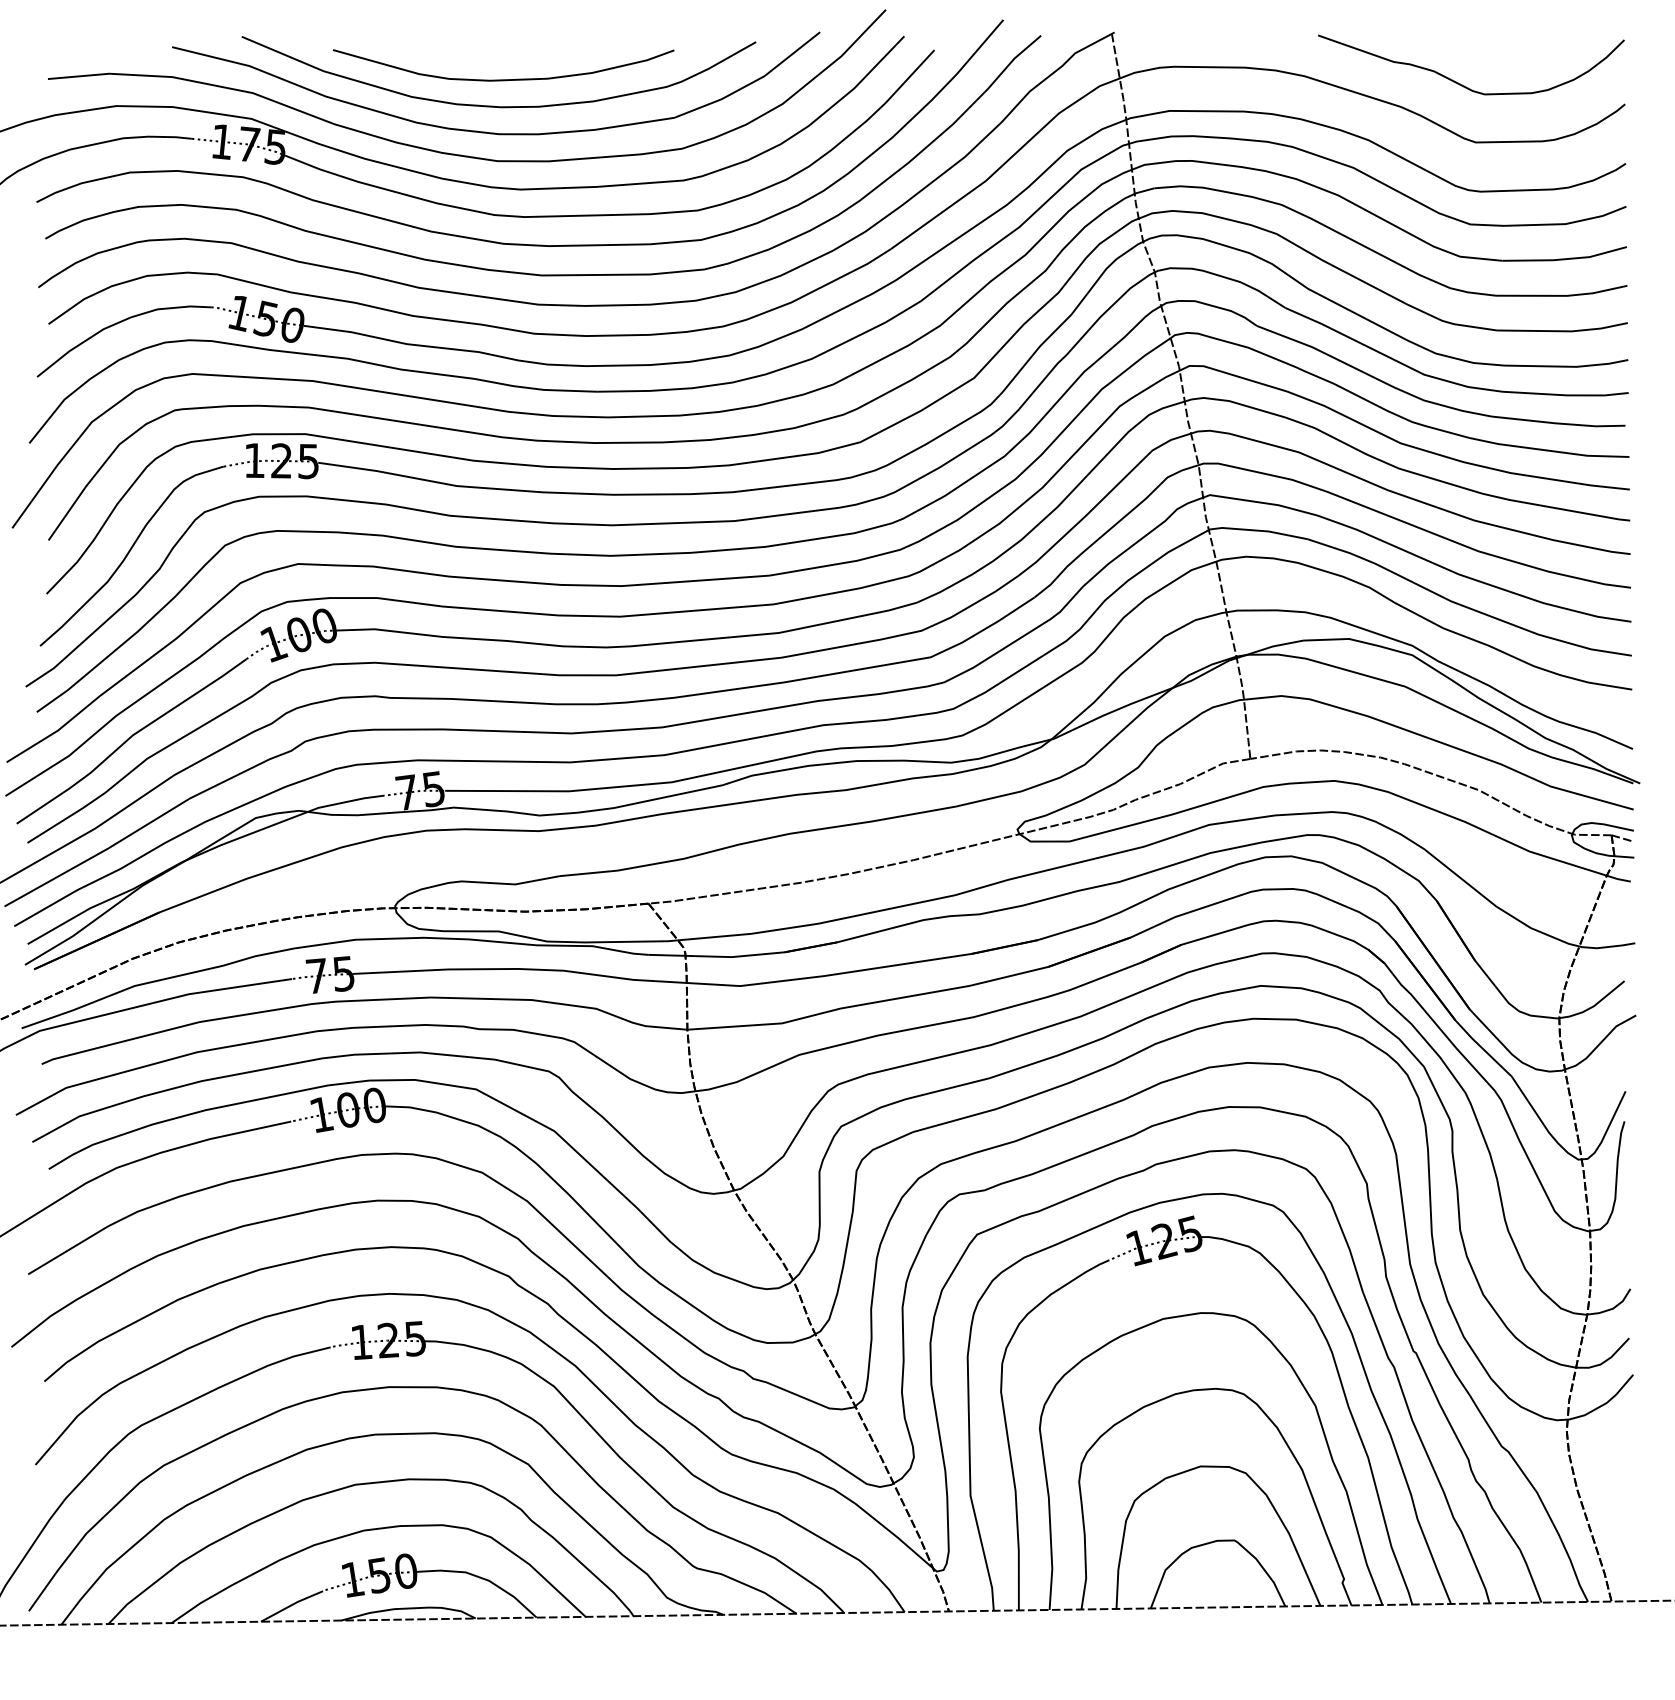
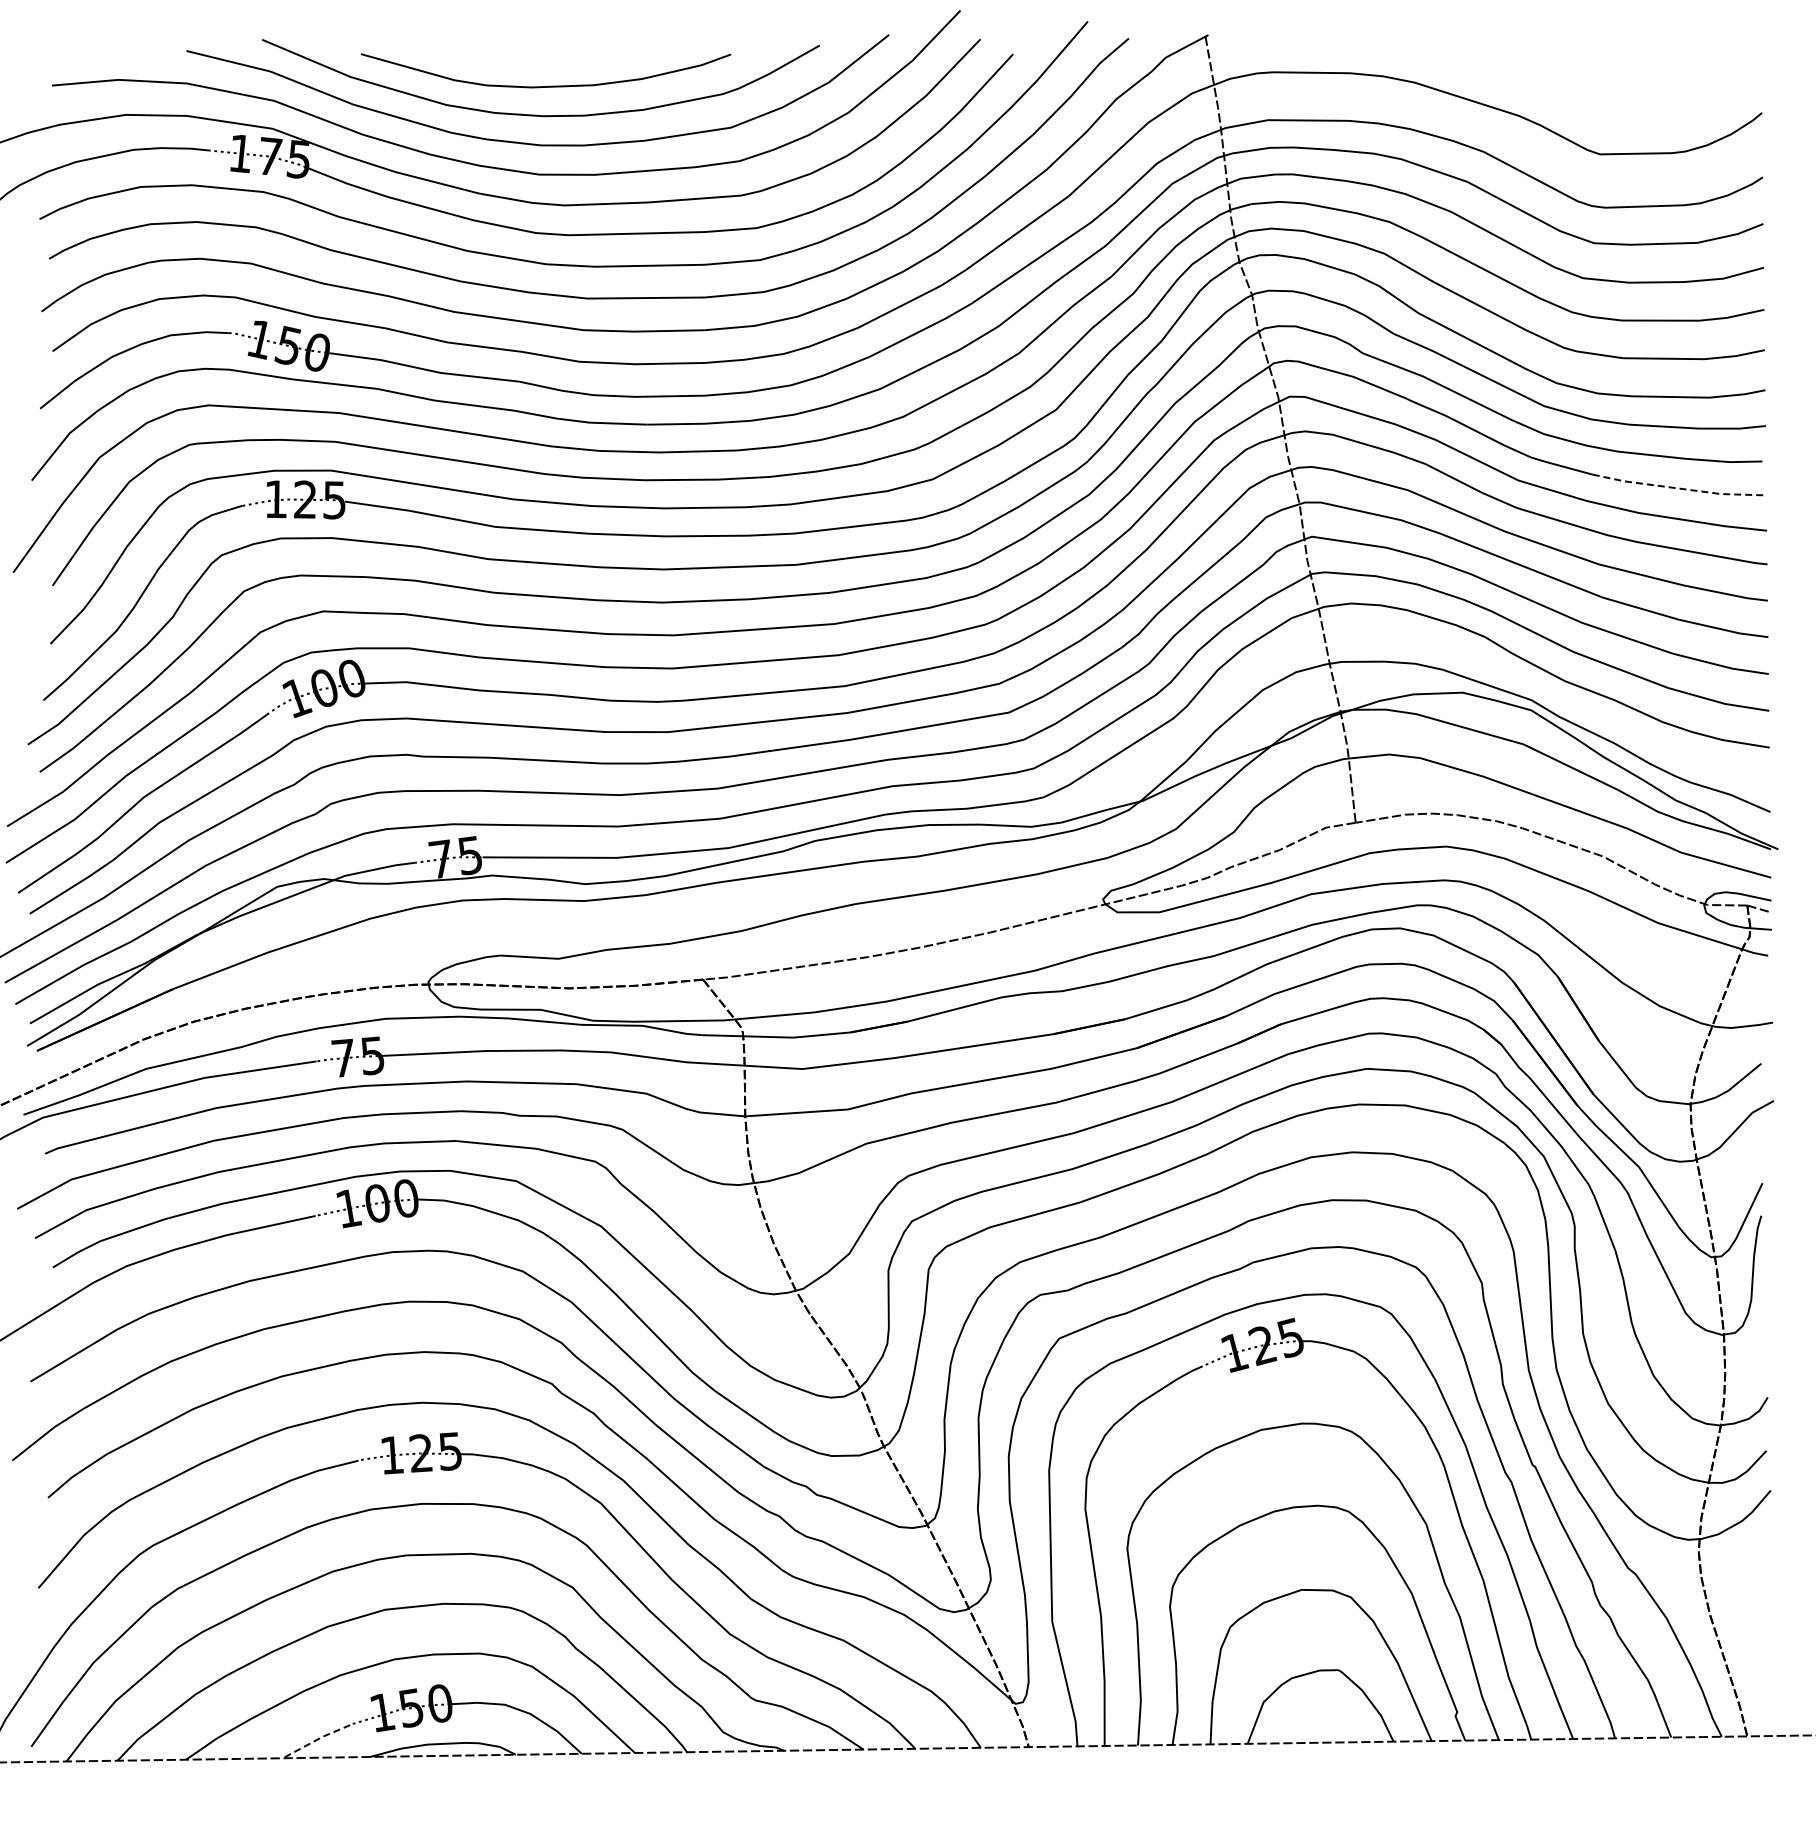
curve: (1462, 84) -> (1585, 91), removed
line: (1549, 450) -> (1679, 488), solid -> dashed
line: (291, 1605) -> (315, 1740), solid -> dashed

